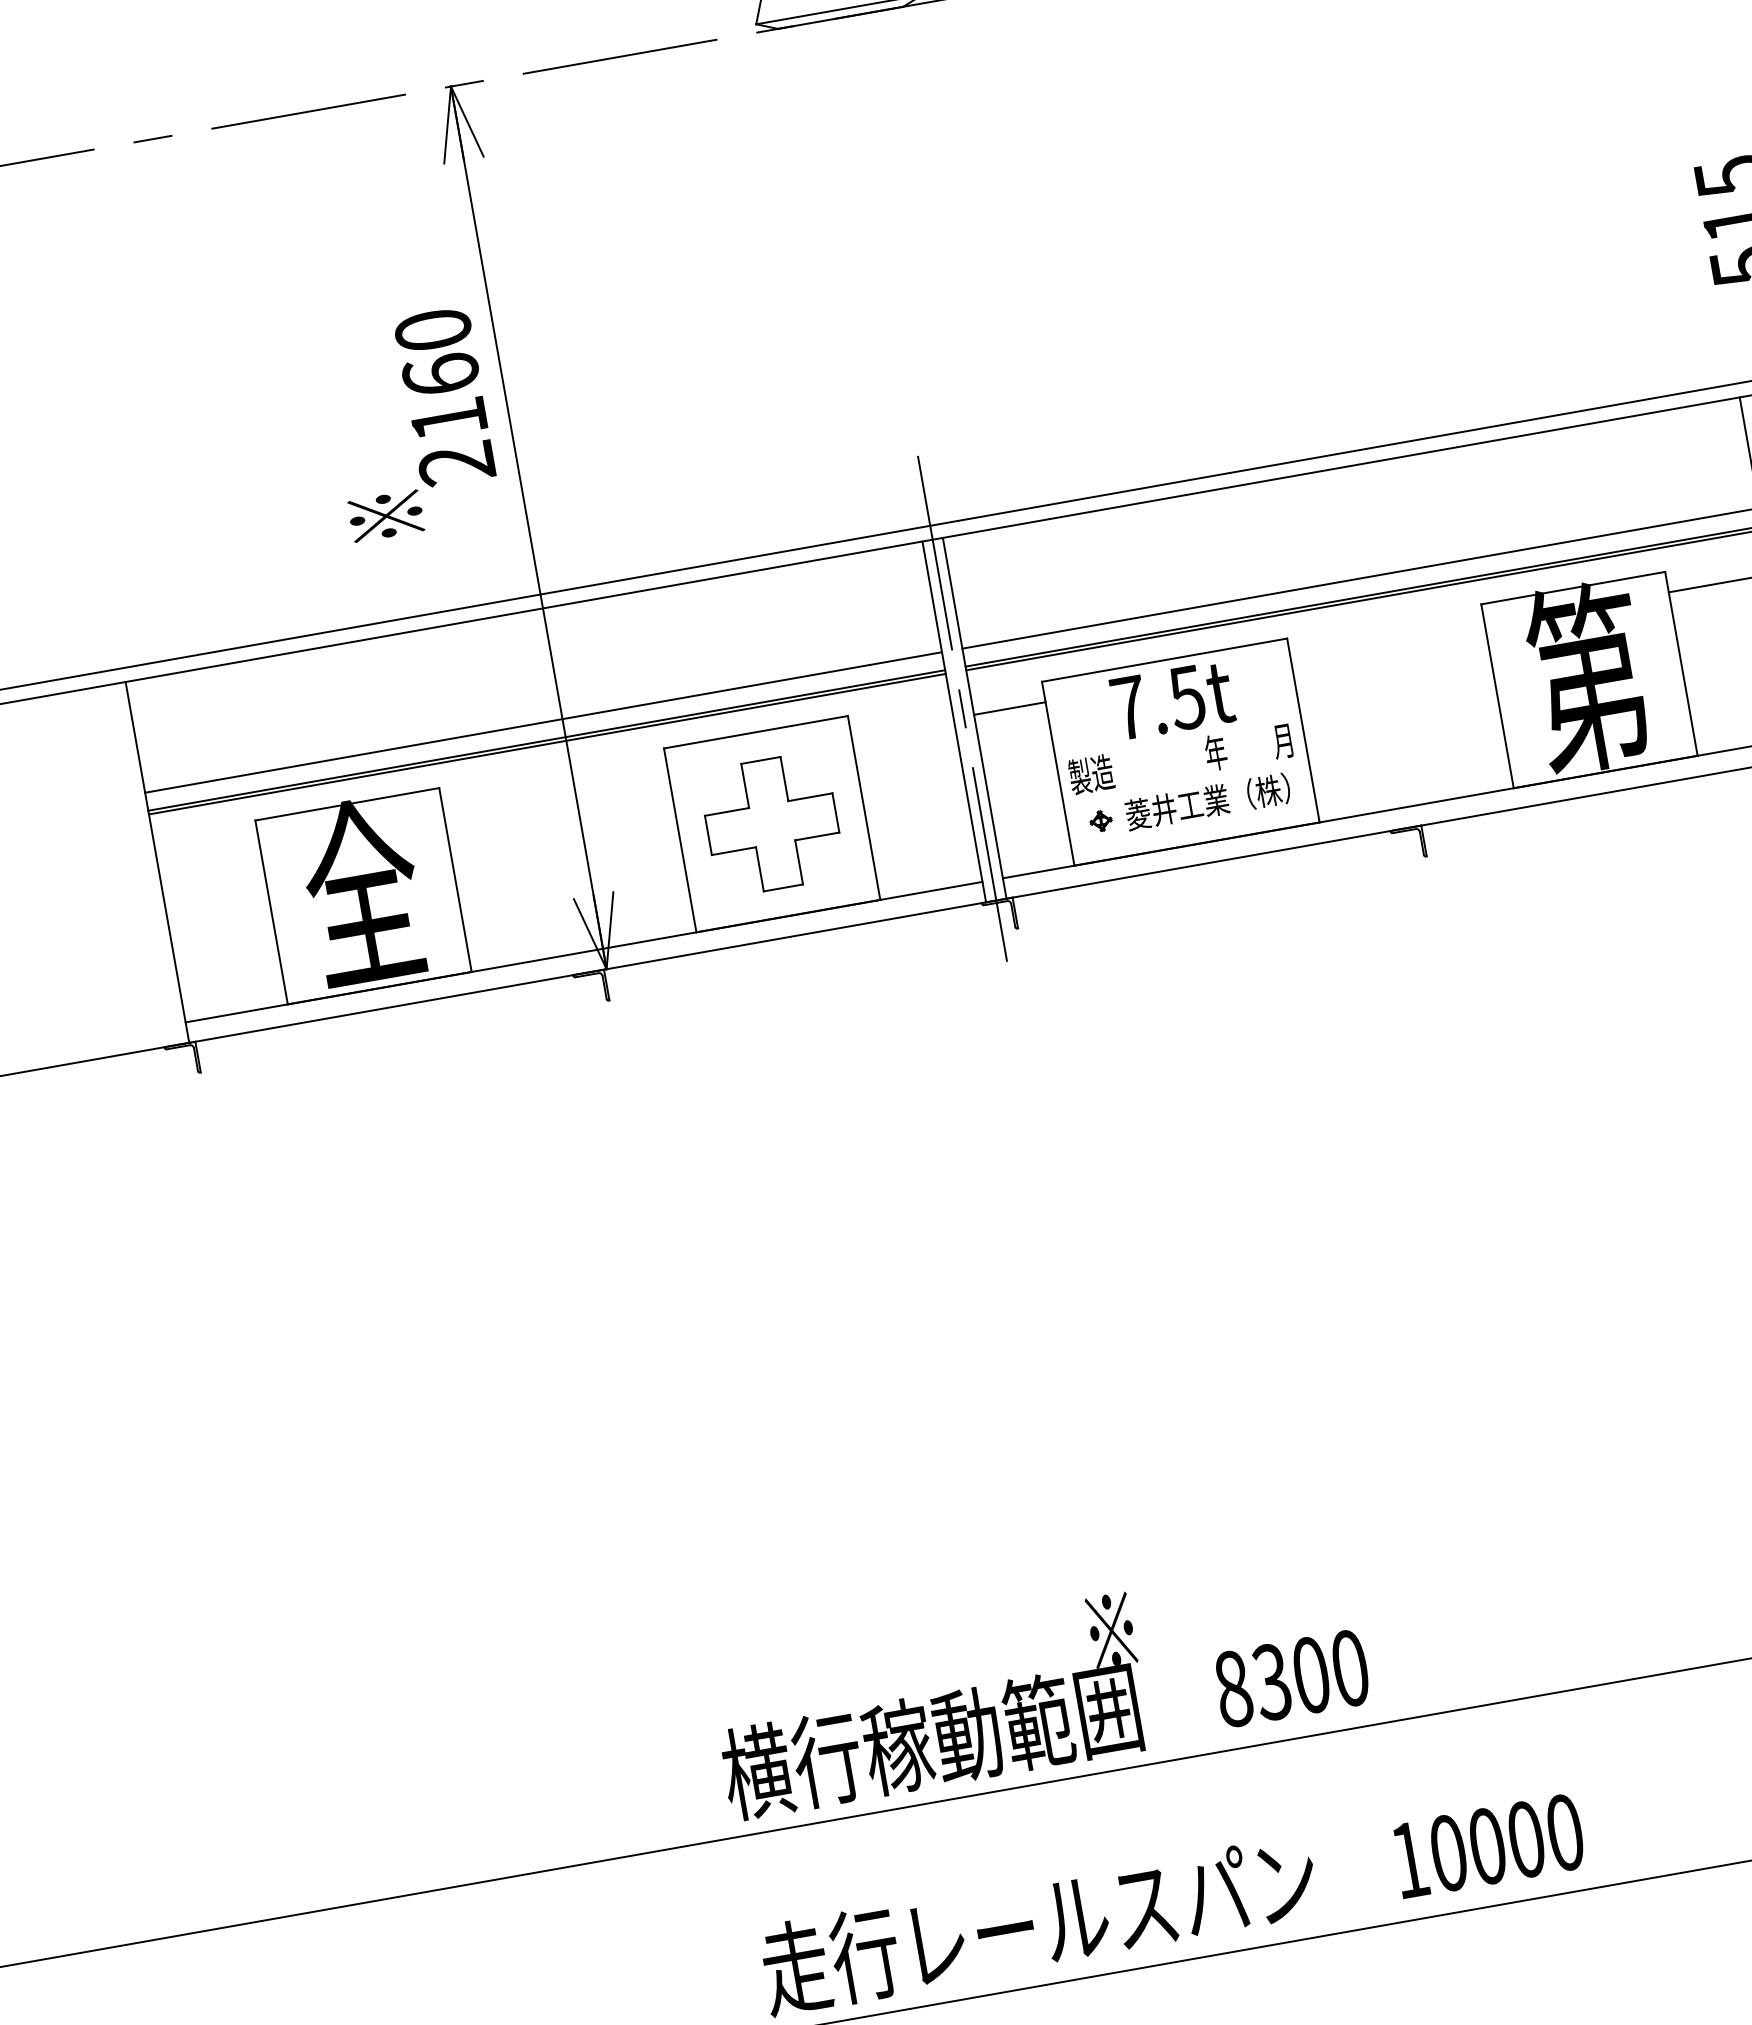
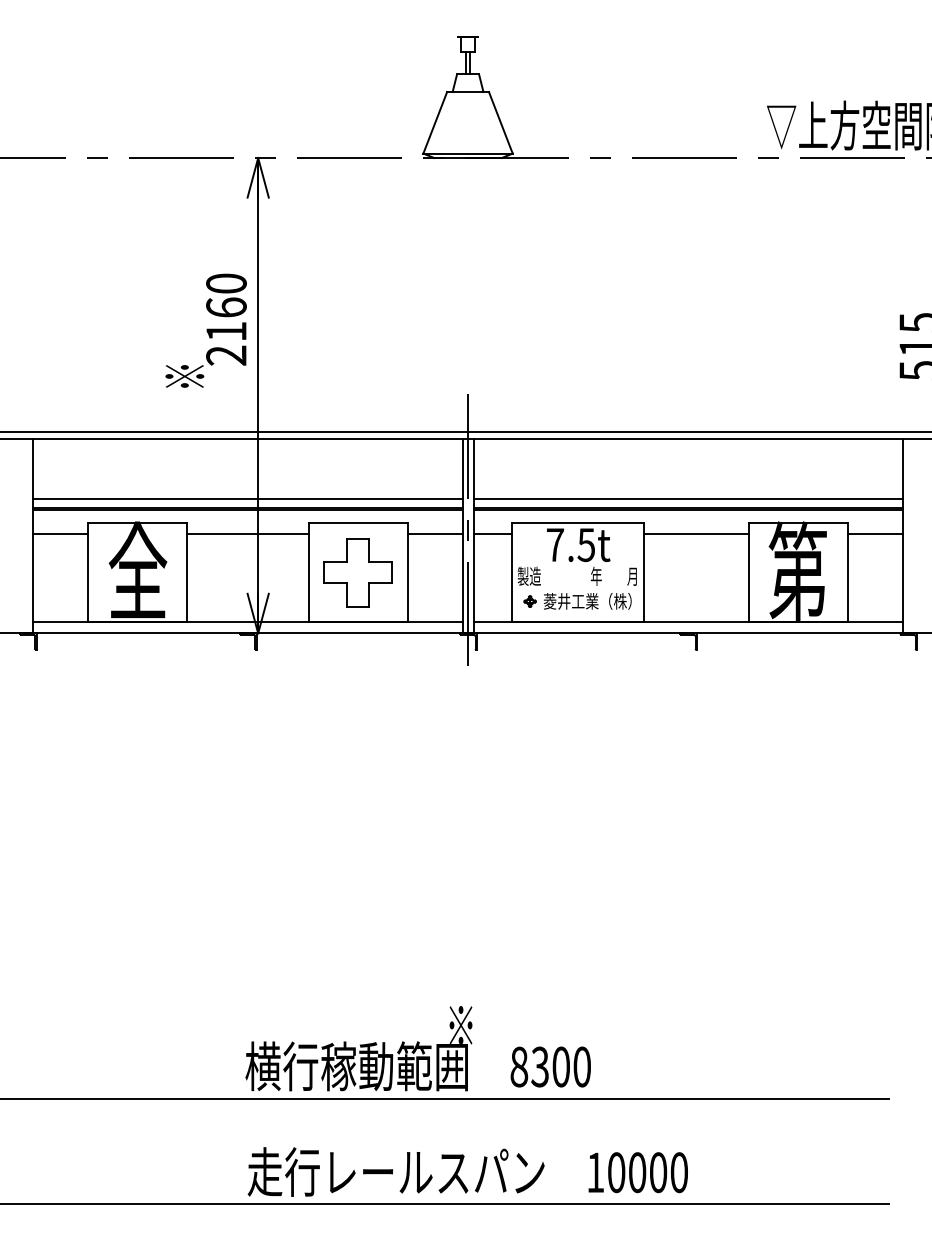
line: (1388, 642) -> (696, 534), added
line: (901, 727) -> (434, 534), added
line: (554, 789) -> (247, 534), added
line: (207, 850) -> (60, 534), added

